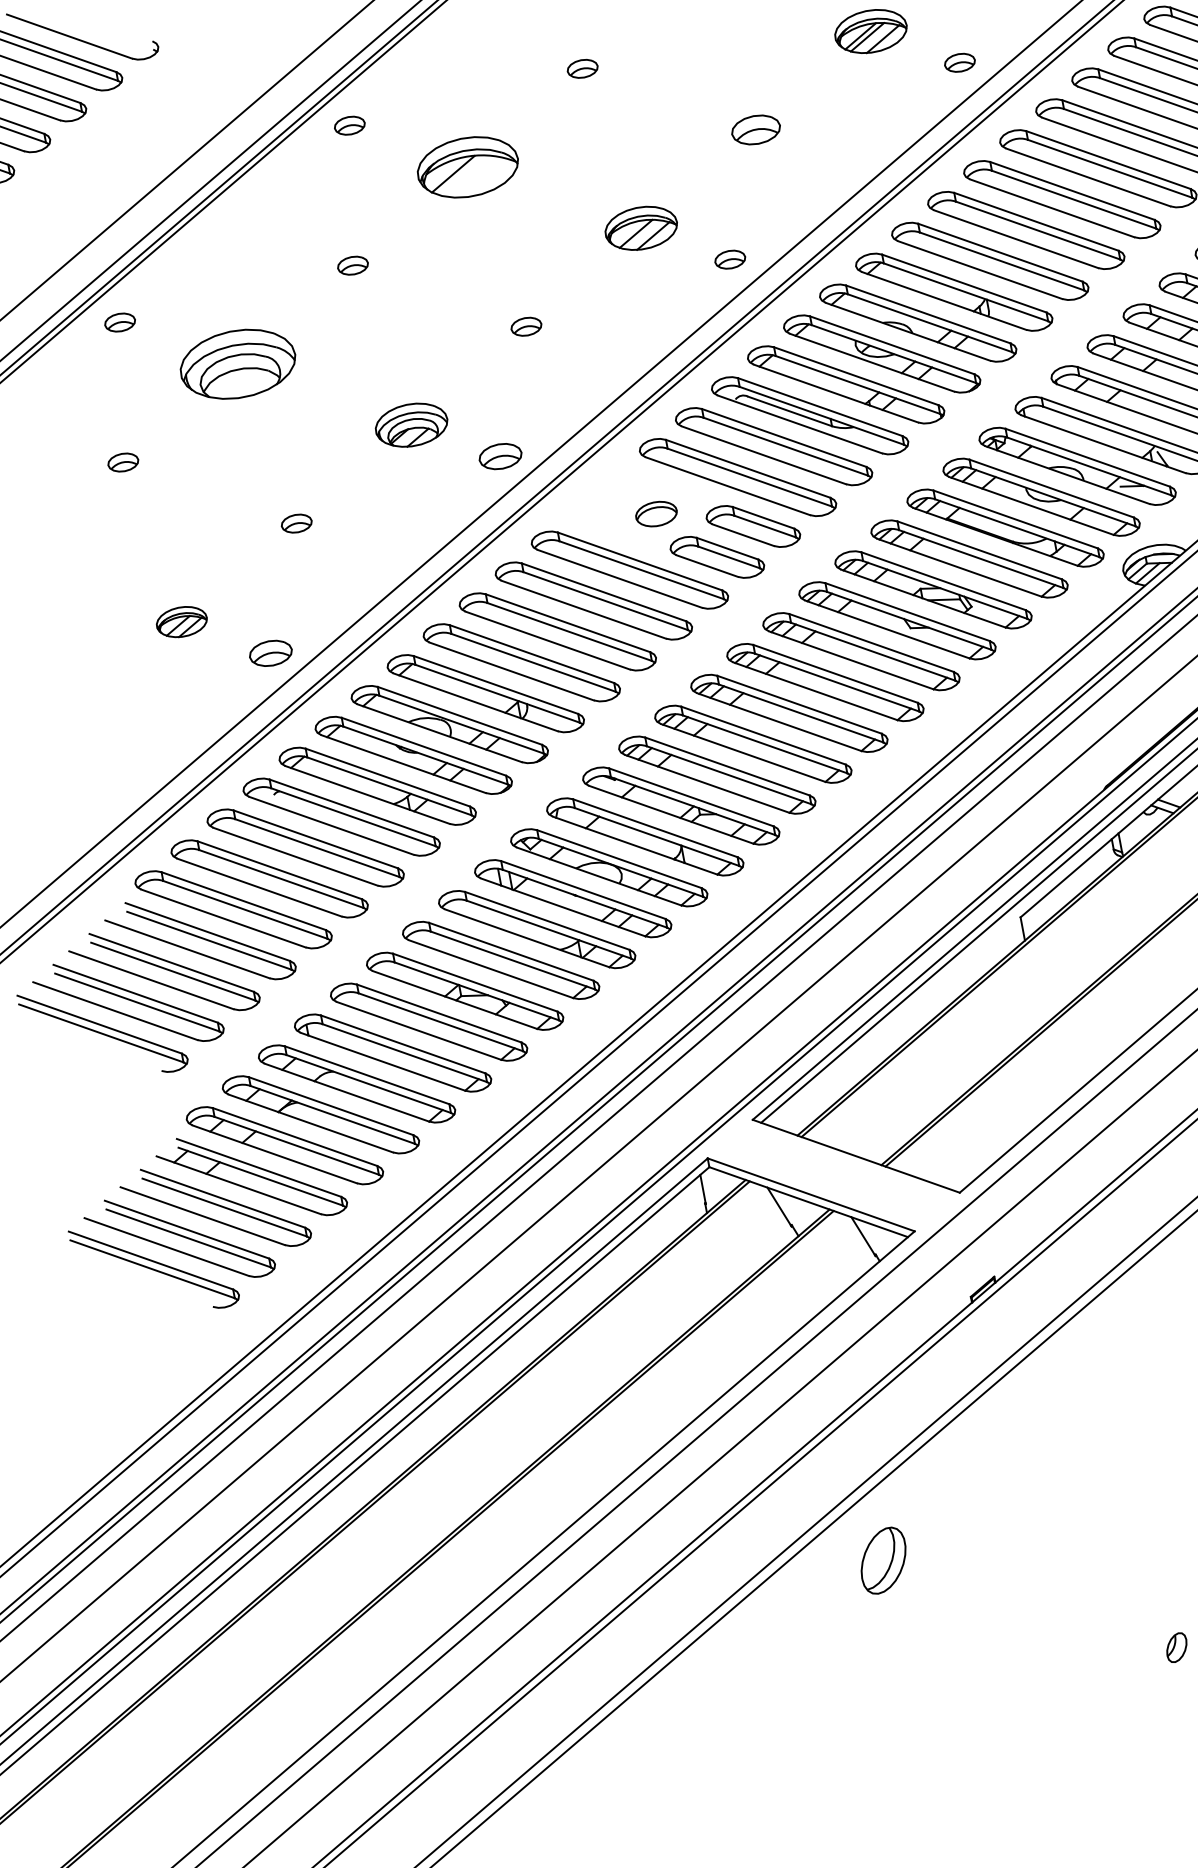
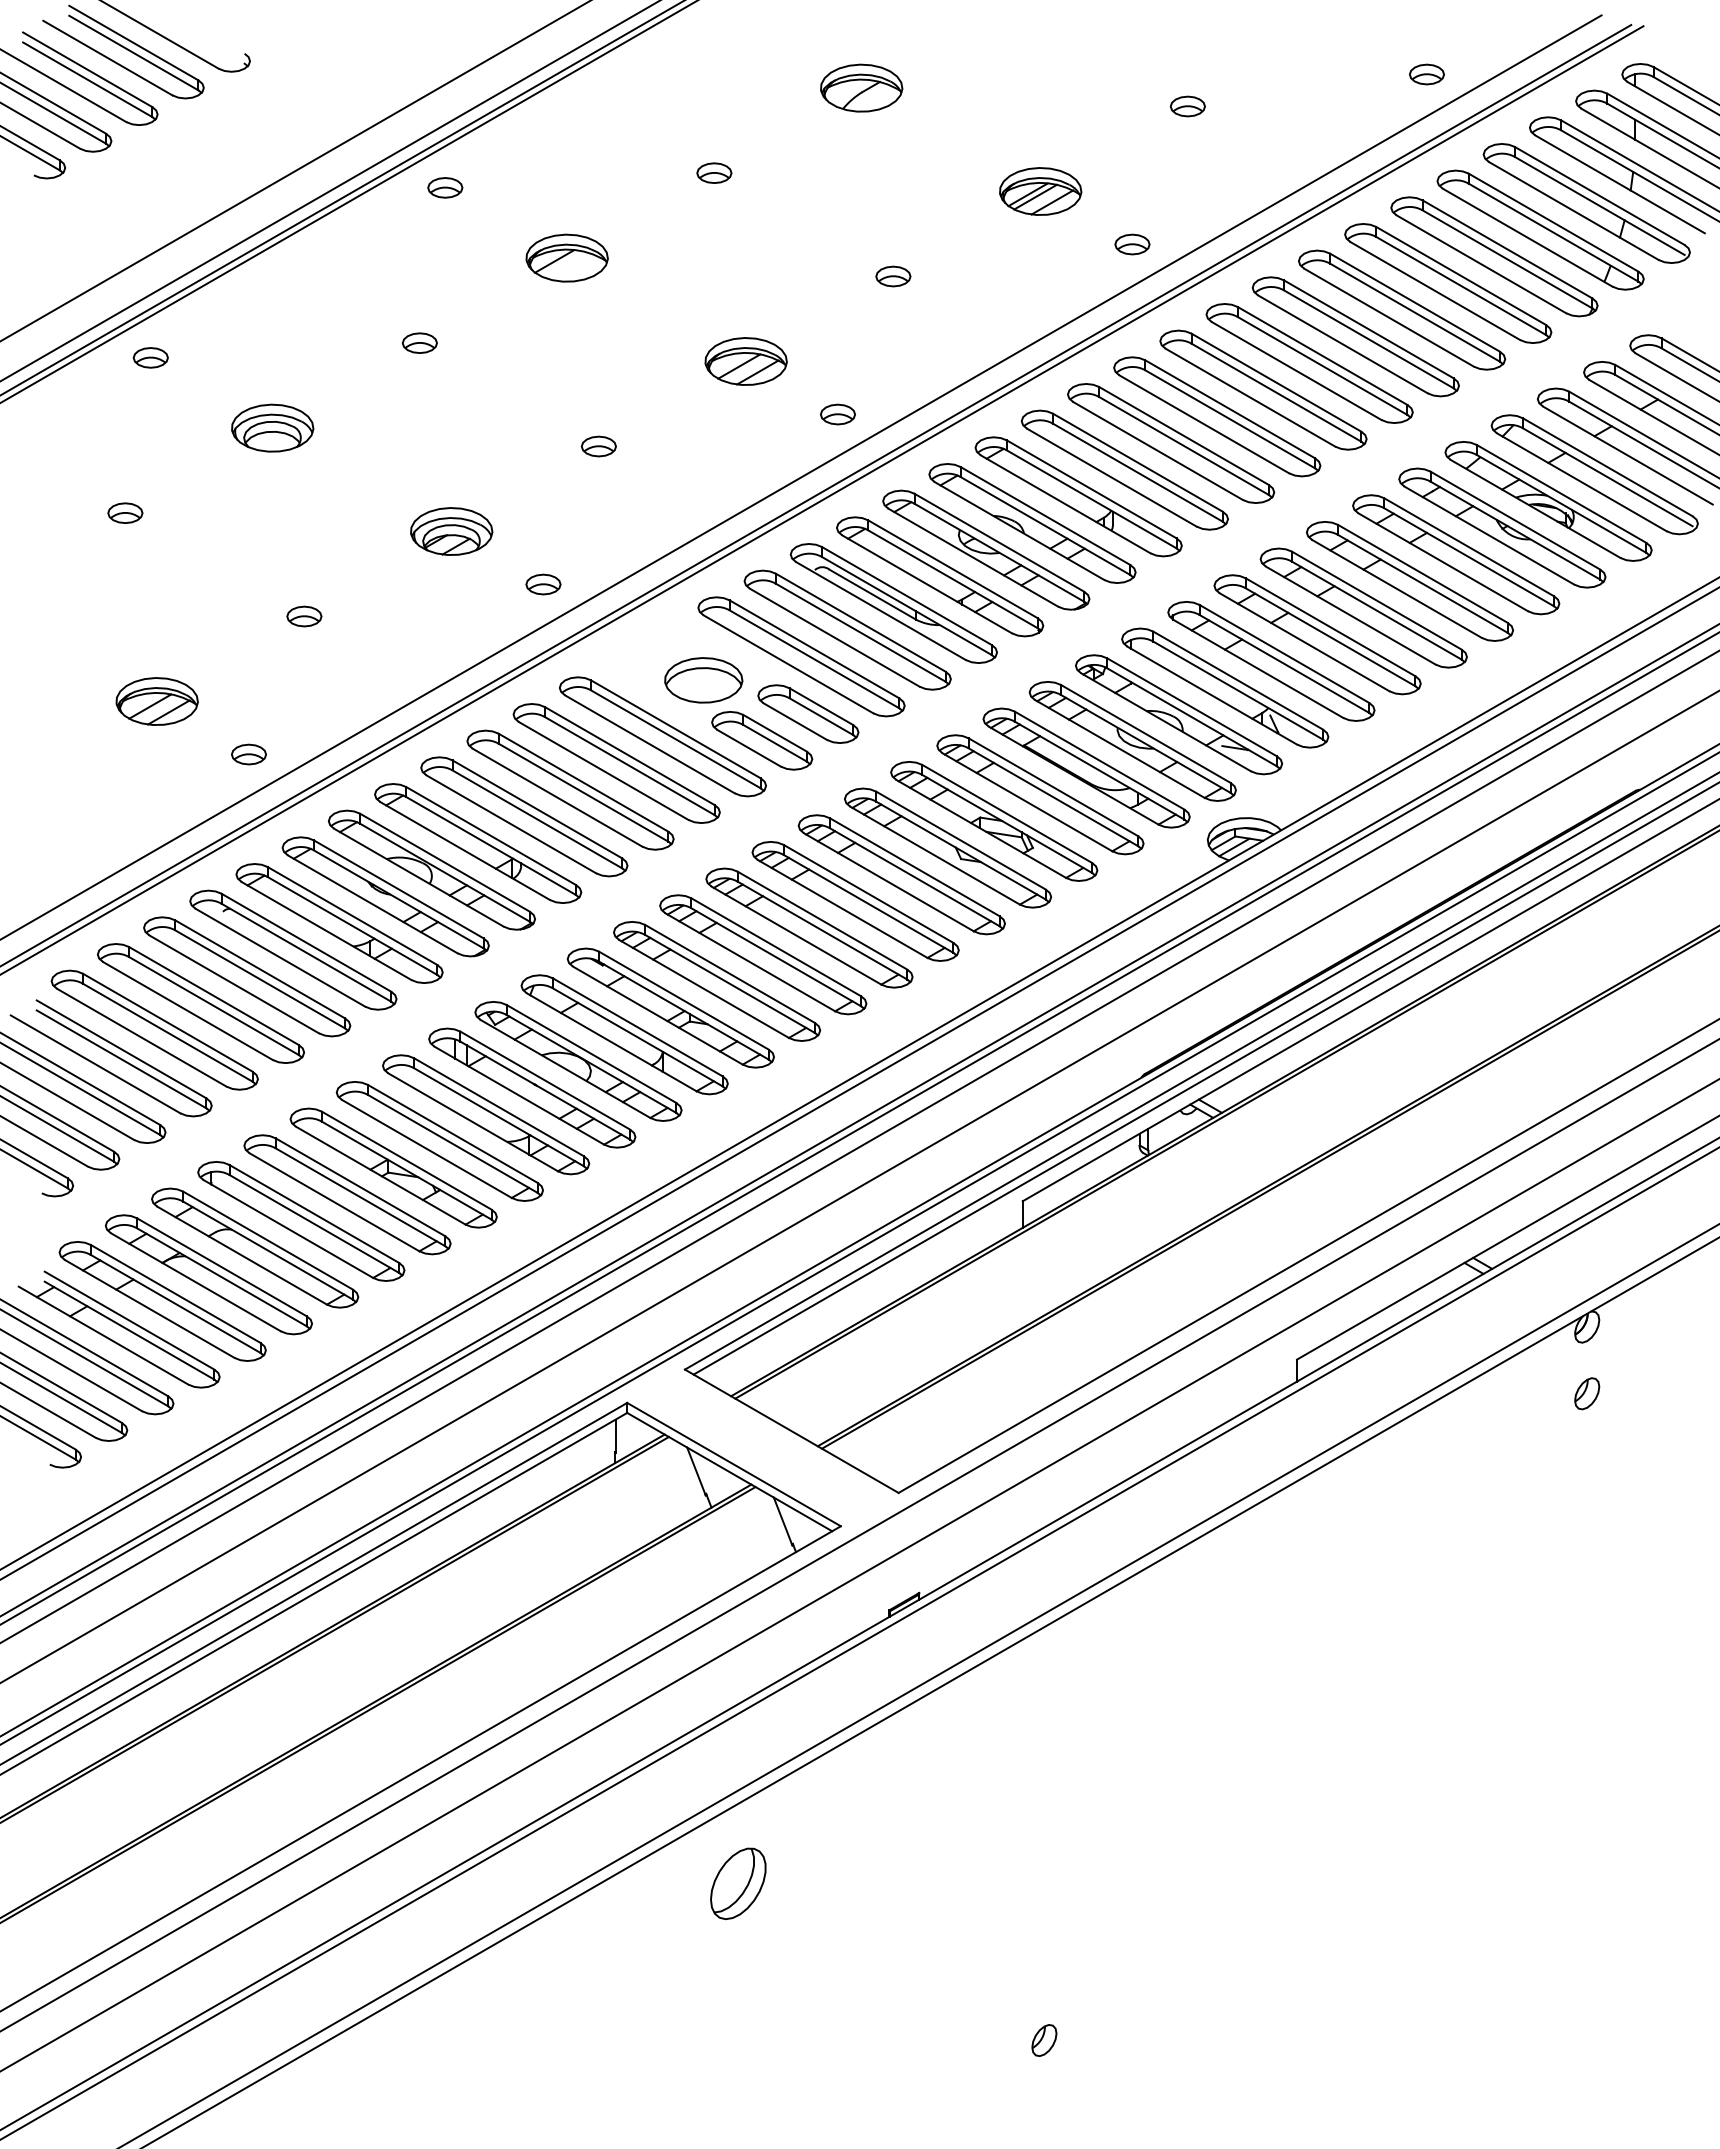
part: (756, 129) -> (893, 276), size x0.62
part: (467, 166) -> (566, 257), size x0.71
part: (237, 363) -> (272, 427), size x0.62
part: (500, 456) -> (543, 584), size x0.71
part: (656, 514) -> (703, 680), size x1.67
part: (181, 622) -> (156, 701), size x1.43
part: (270, 653) -> (248, 754), size x0.71

